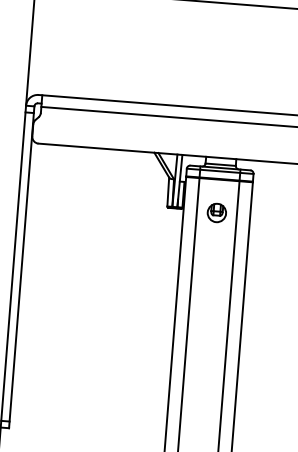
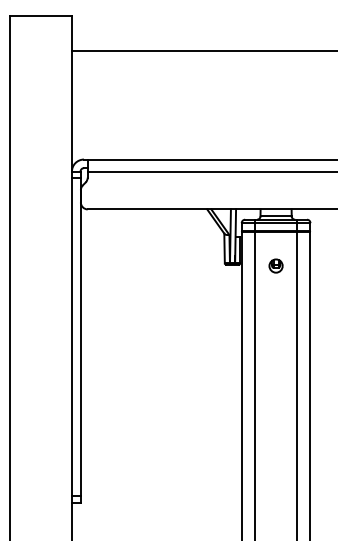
part: (216, 212) -> (275, 265), size x0.7

